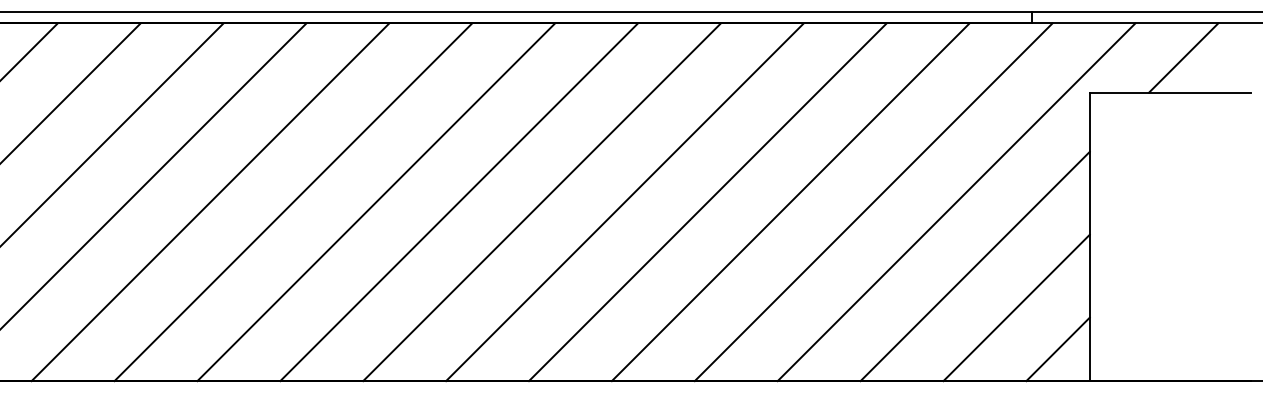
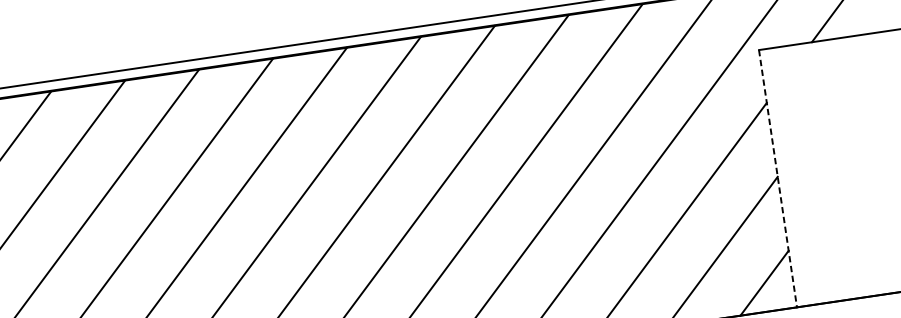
line: (1089, 237) -> (777, 179), solid -> dashed

